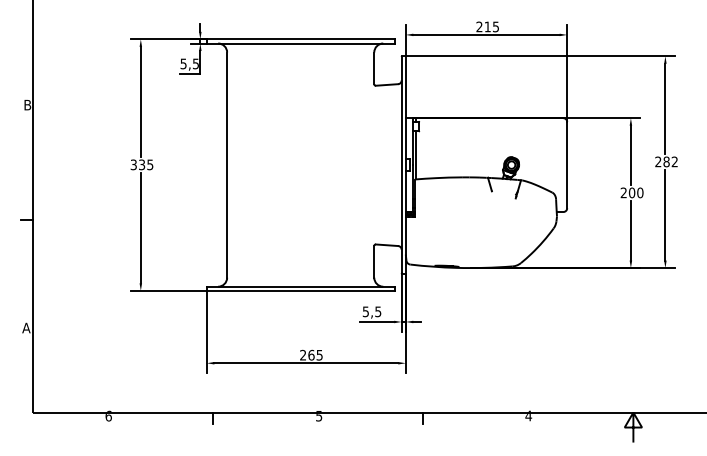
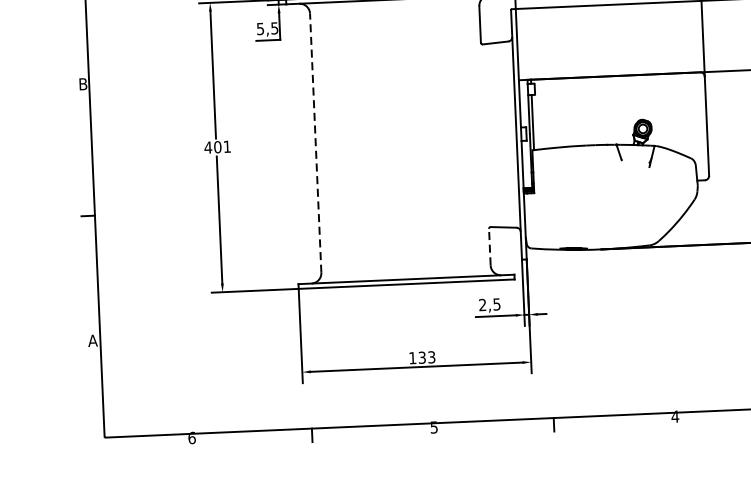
text: (141, 164) -> (217, 146), 335 -> 401
line: (227, 165) -> (316, 143), solid -> dashed
line: (374, 261) -> (490, 246), solid -> dashed
text: (365, 311) -> (482, 304), 5,5 -> 2,5
text: (311, 354) -> (422, 356), 265 -> 133

